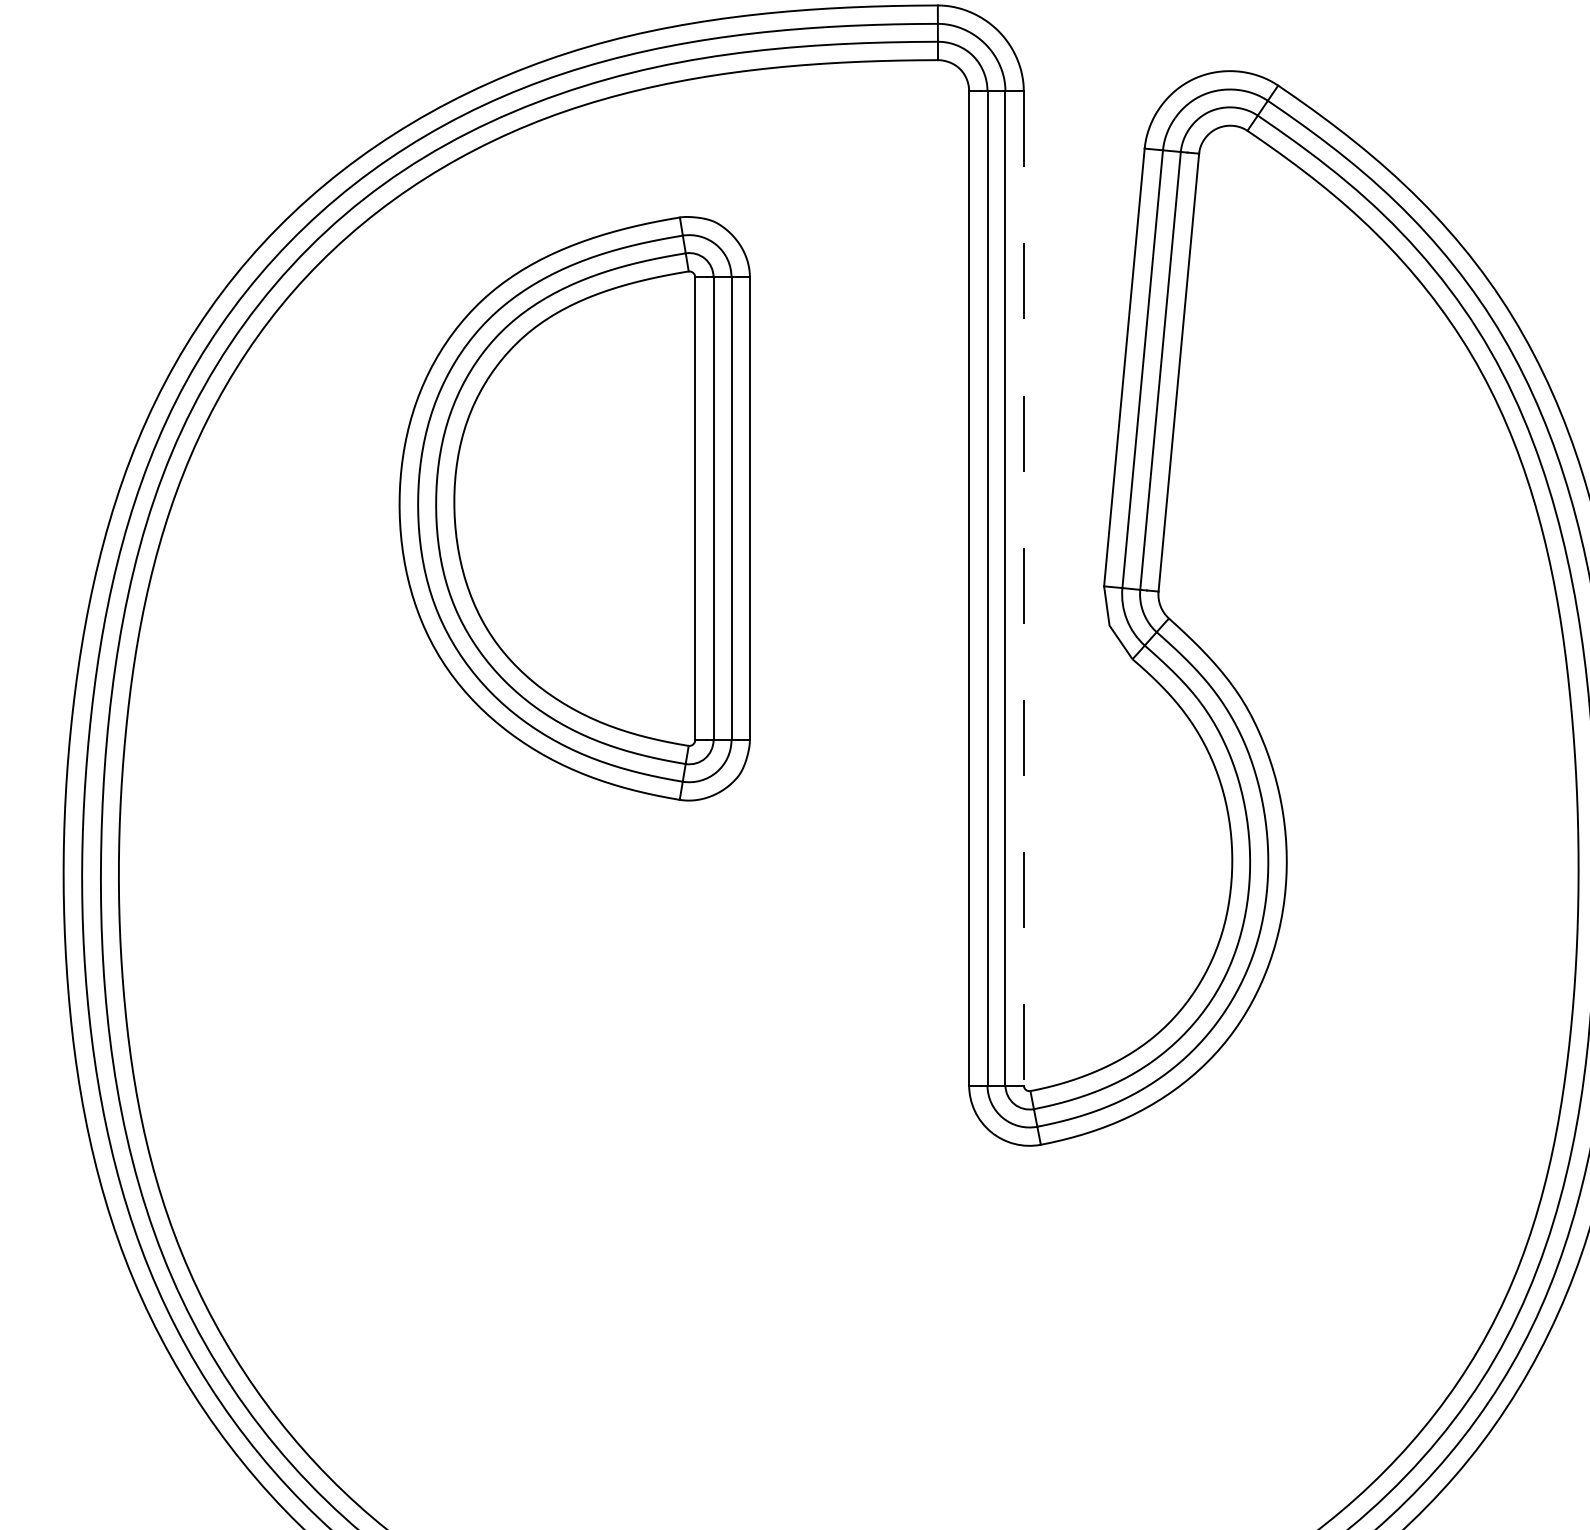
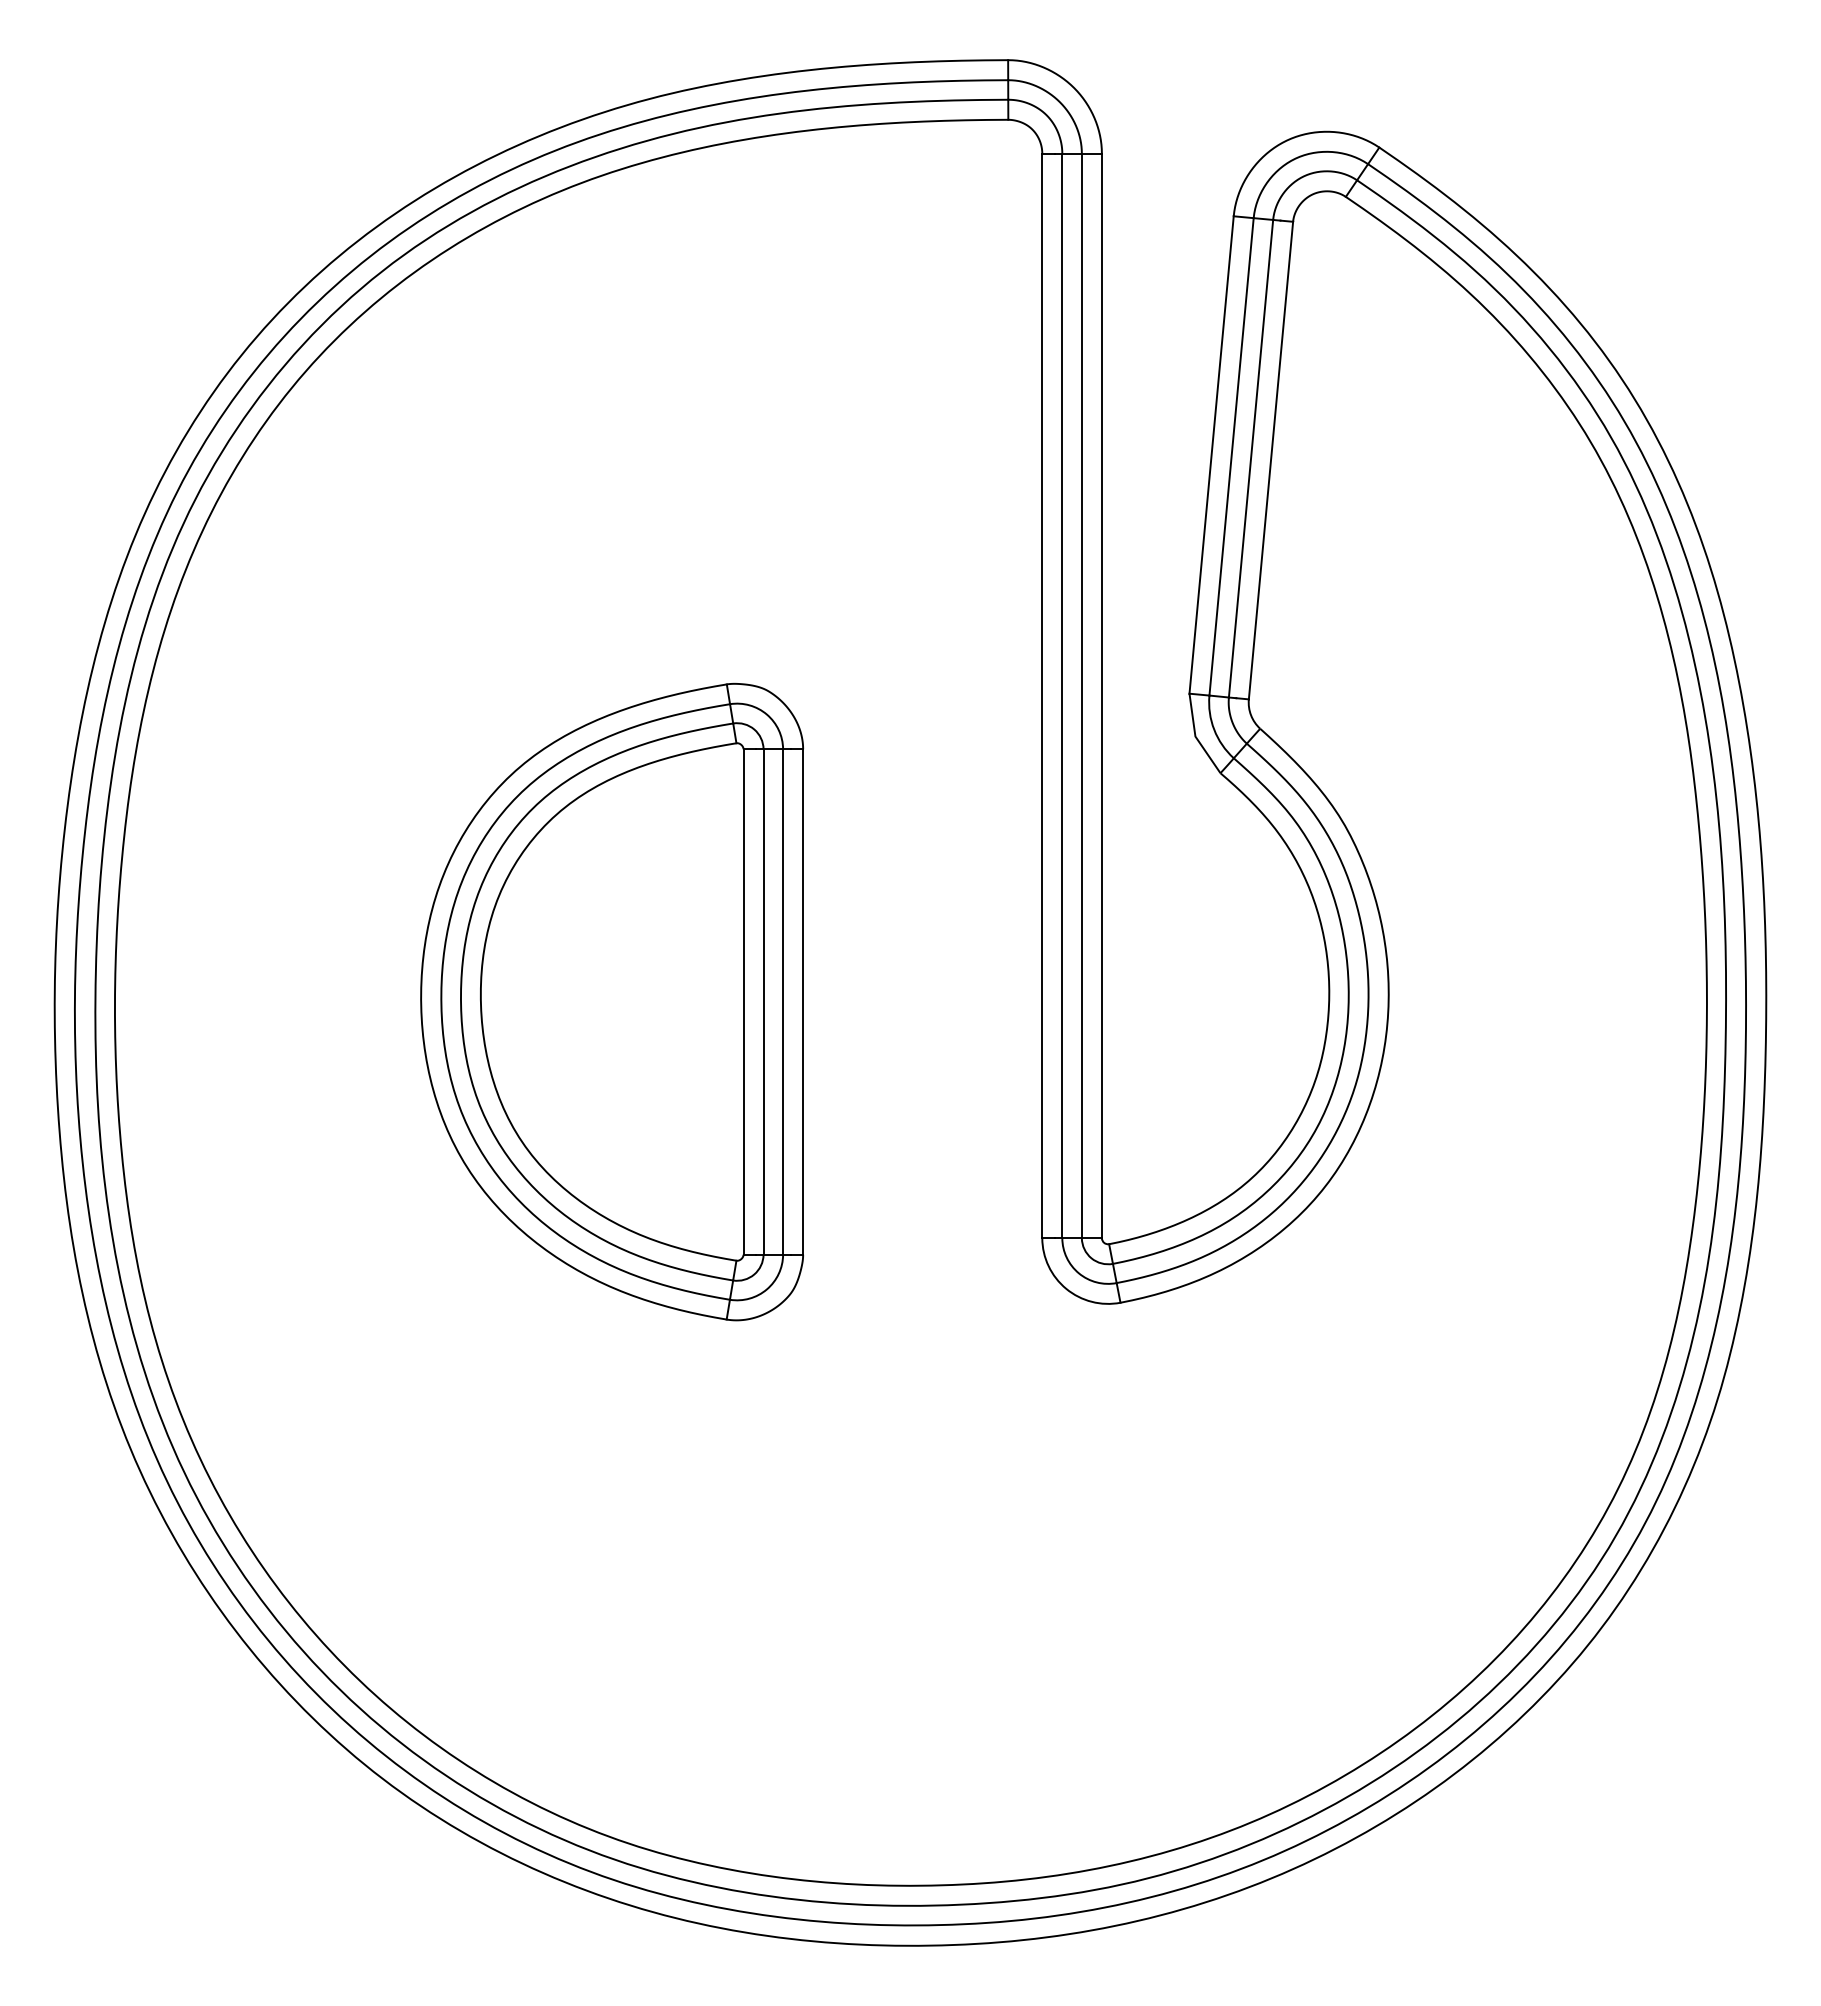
part: (574, 508) -> (611, 1001), moved
line: (1023, 588) -> (1101, 696), dashed -> solid

